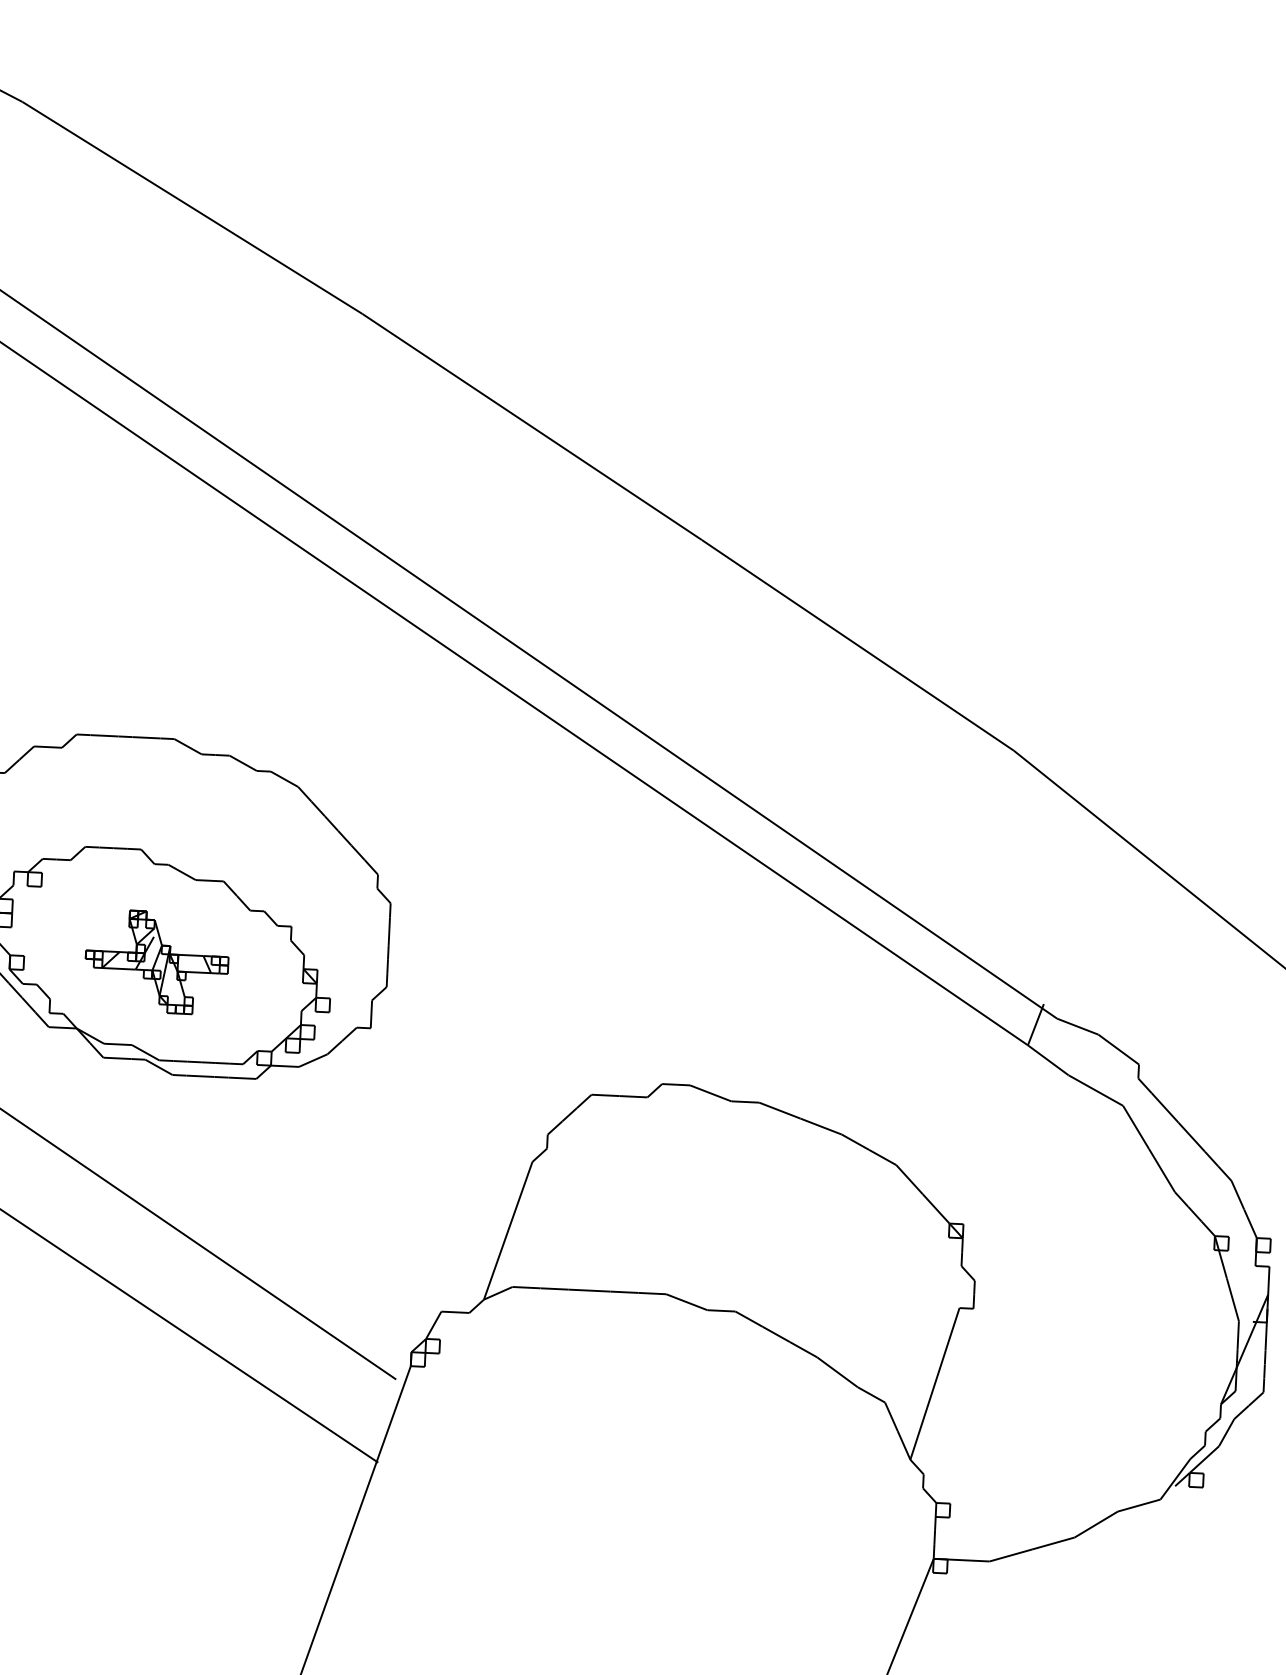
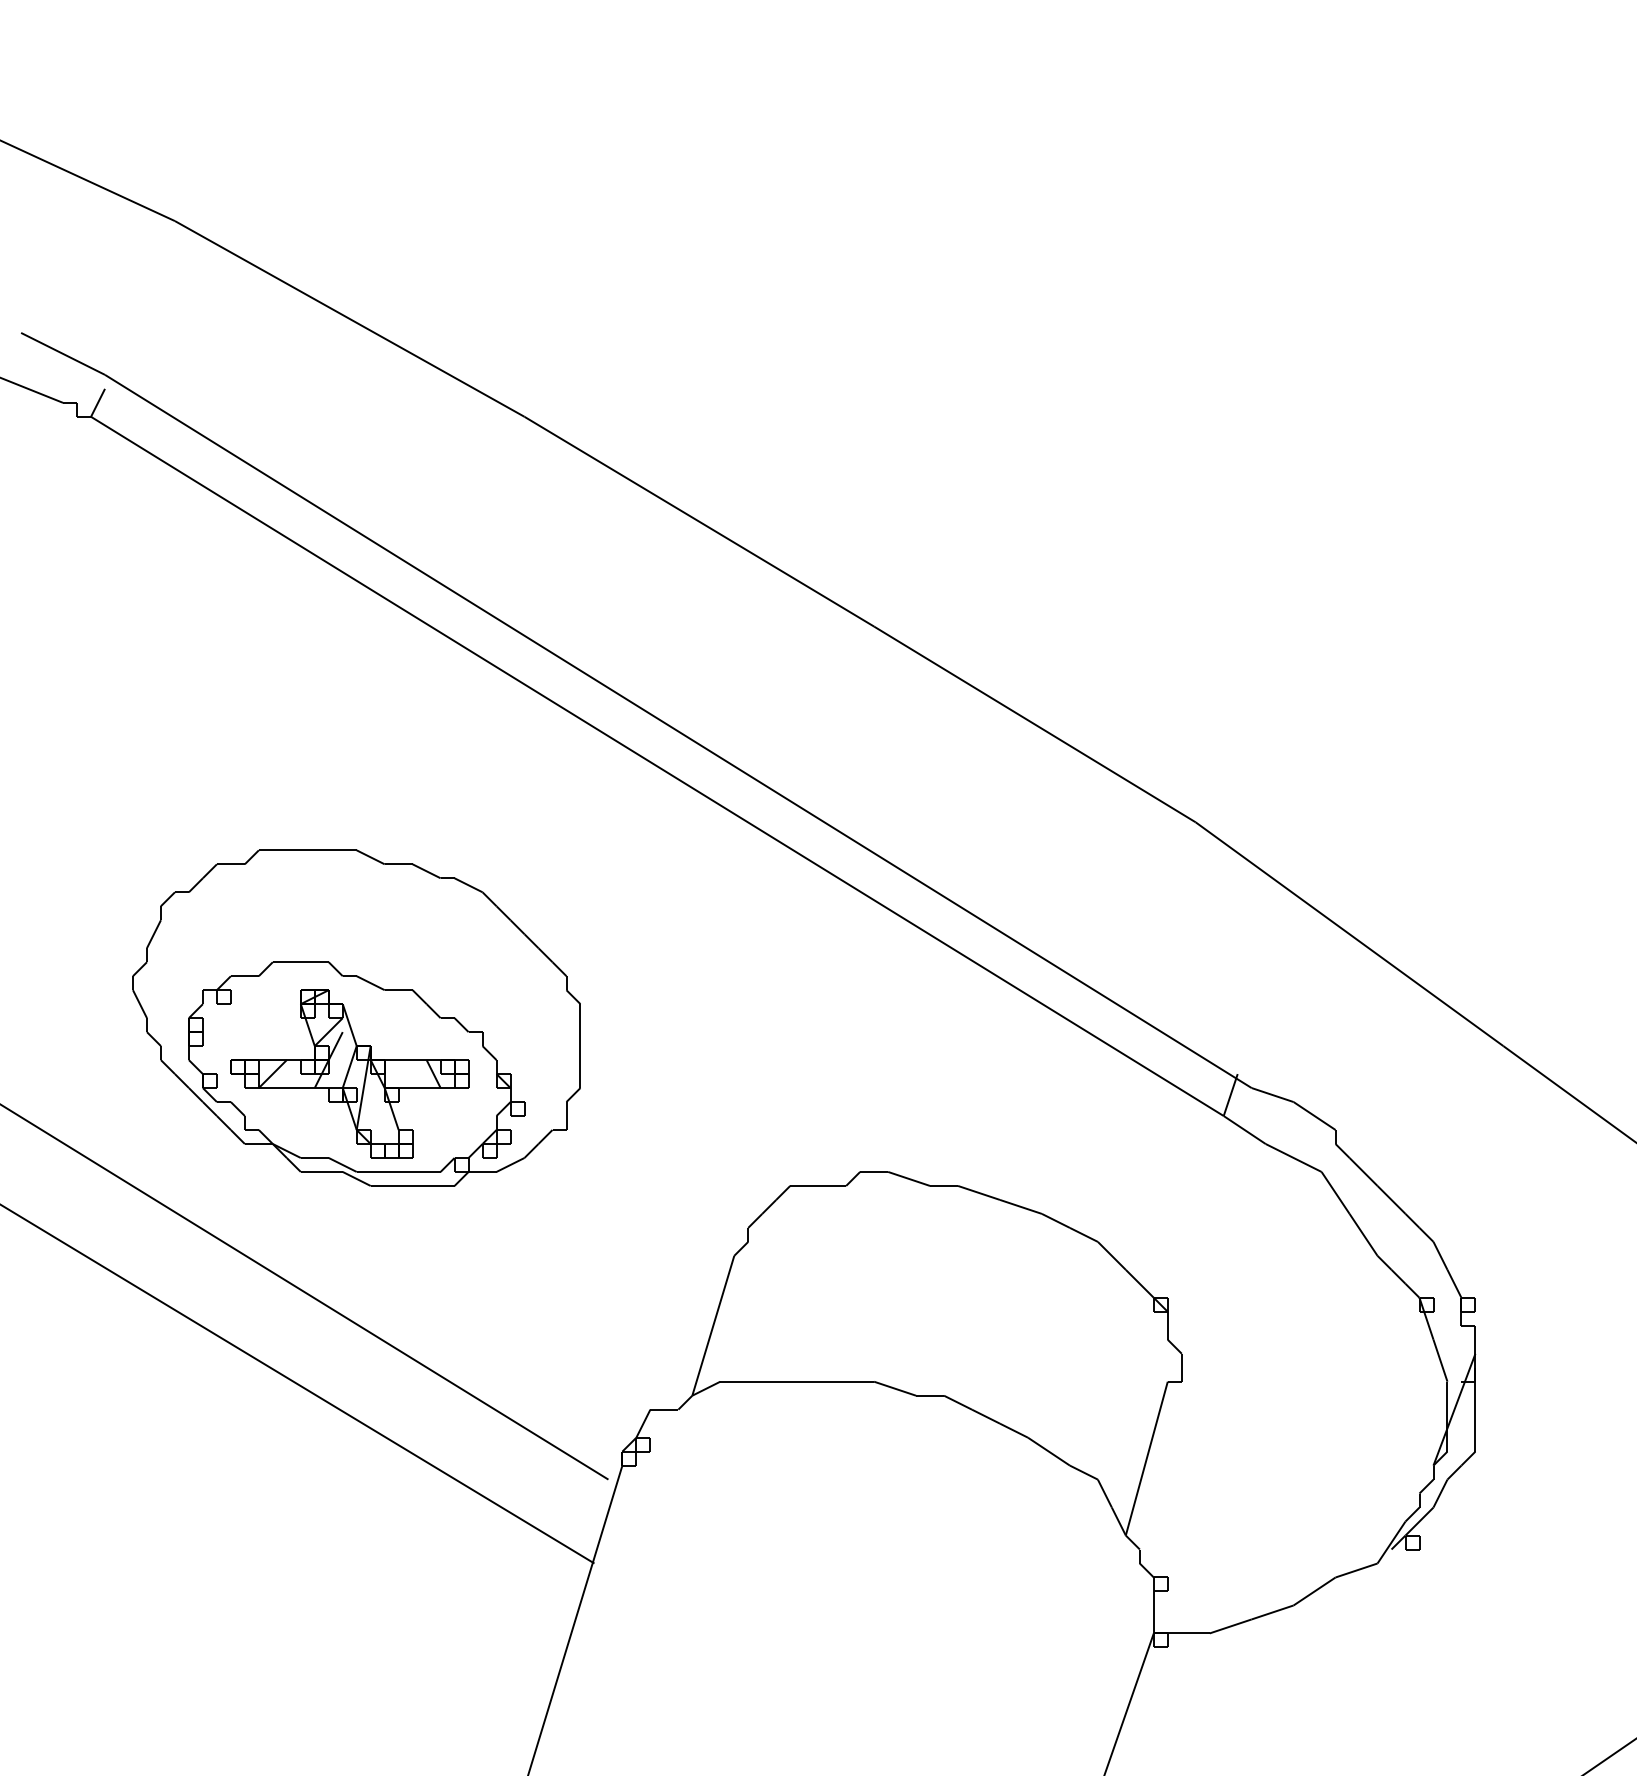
part: (156, 961) -> (349, 1073), size x1.67

